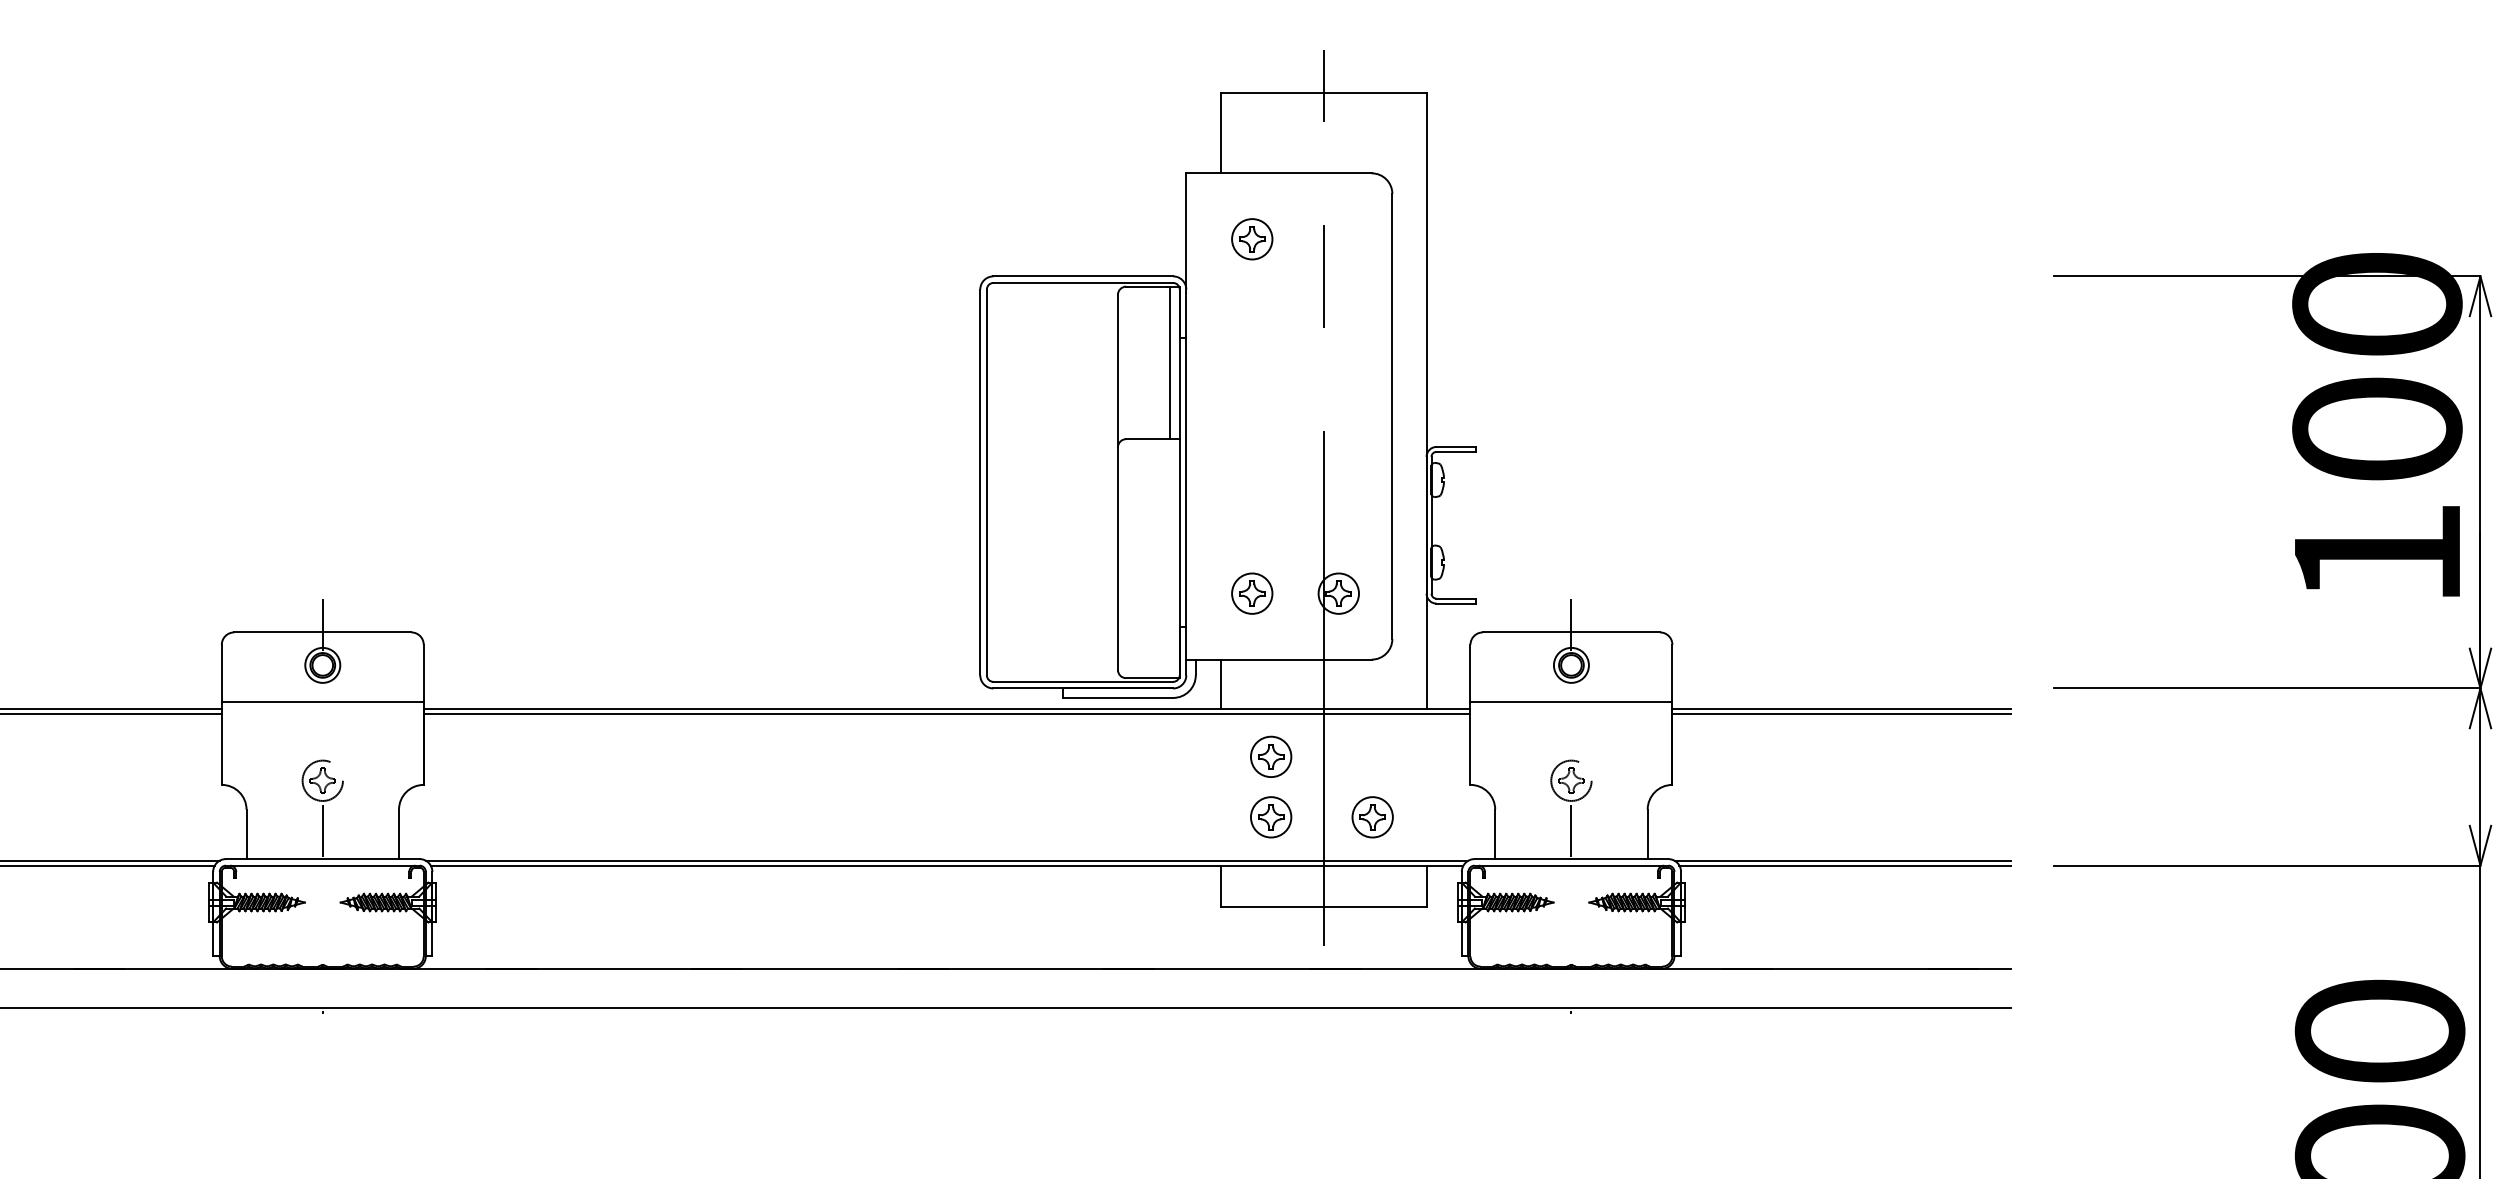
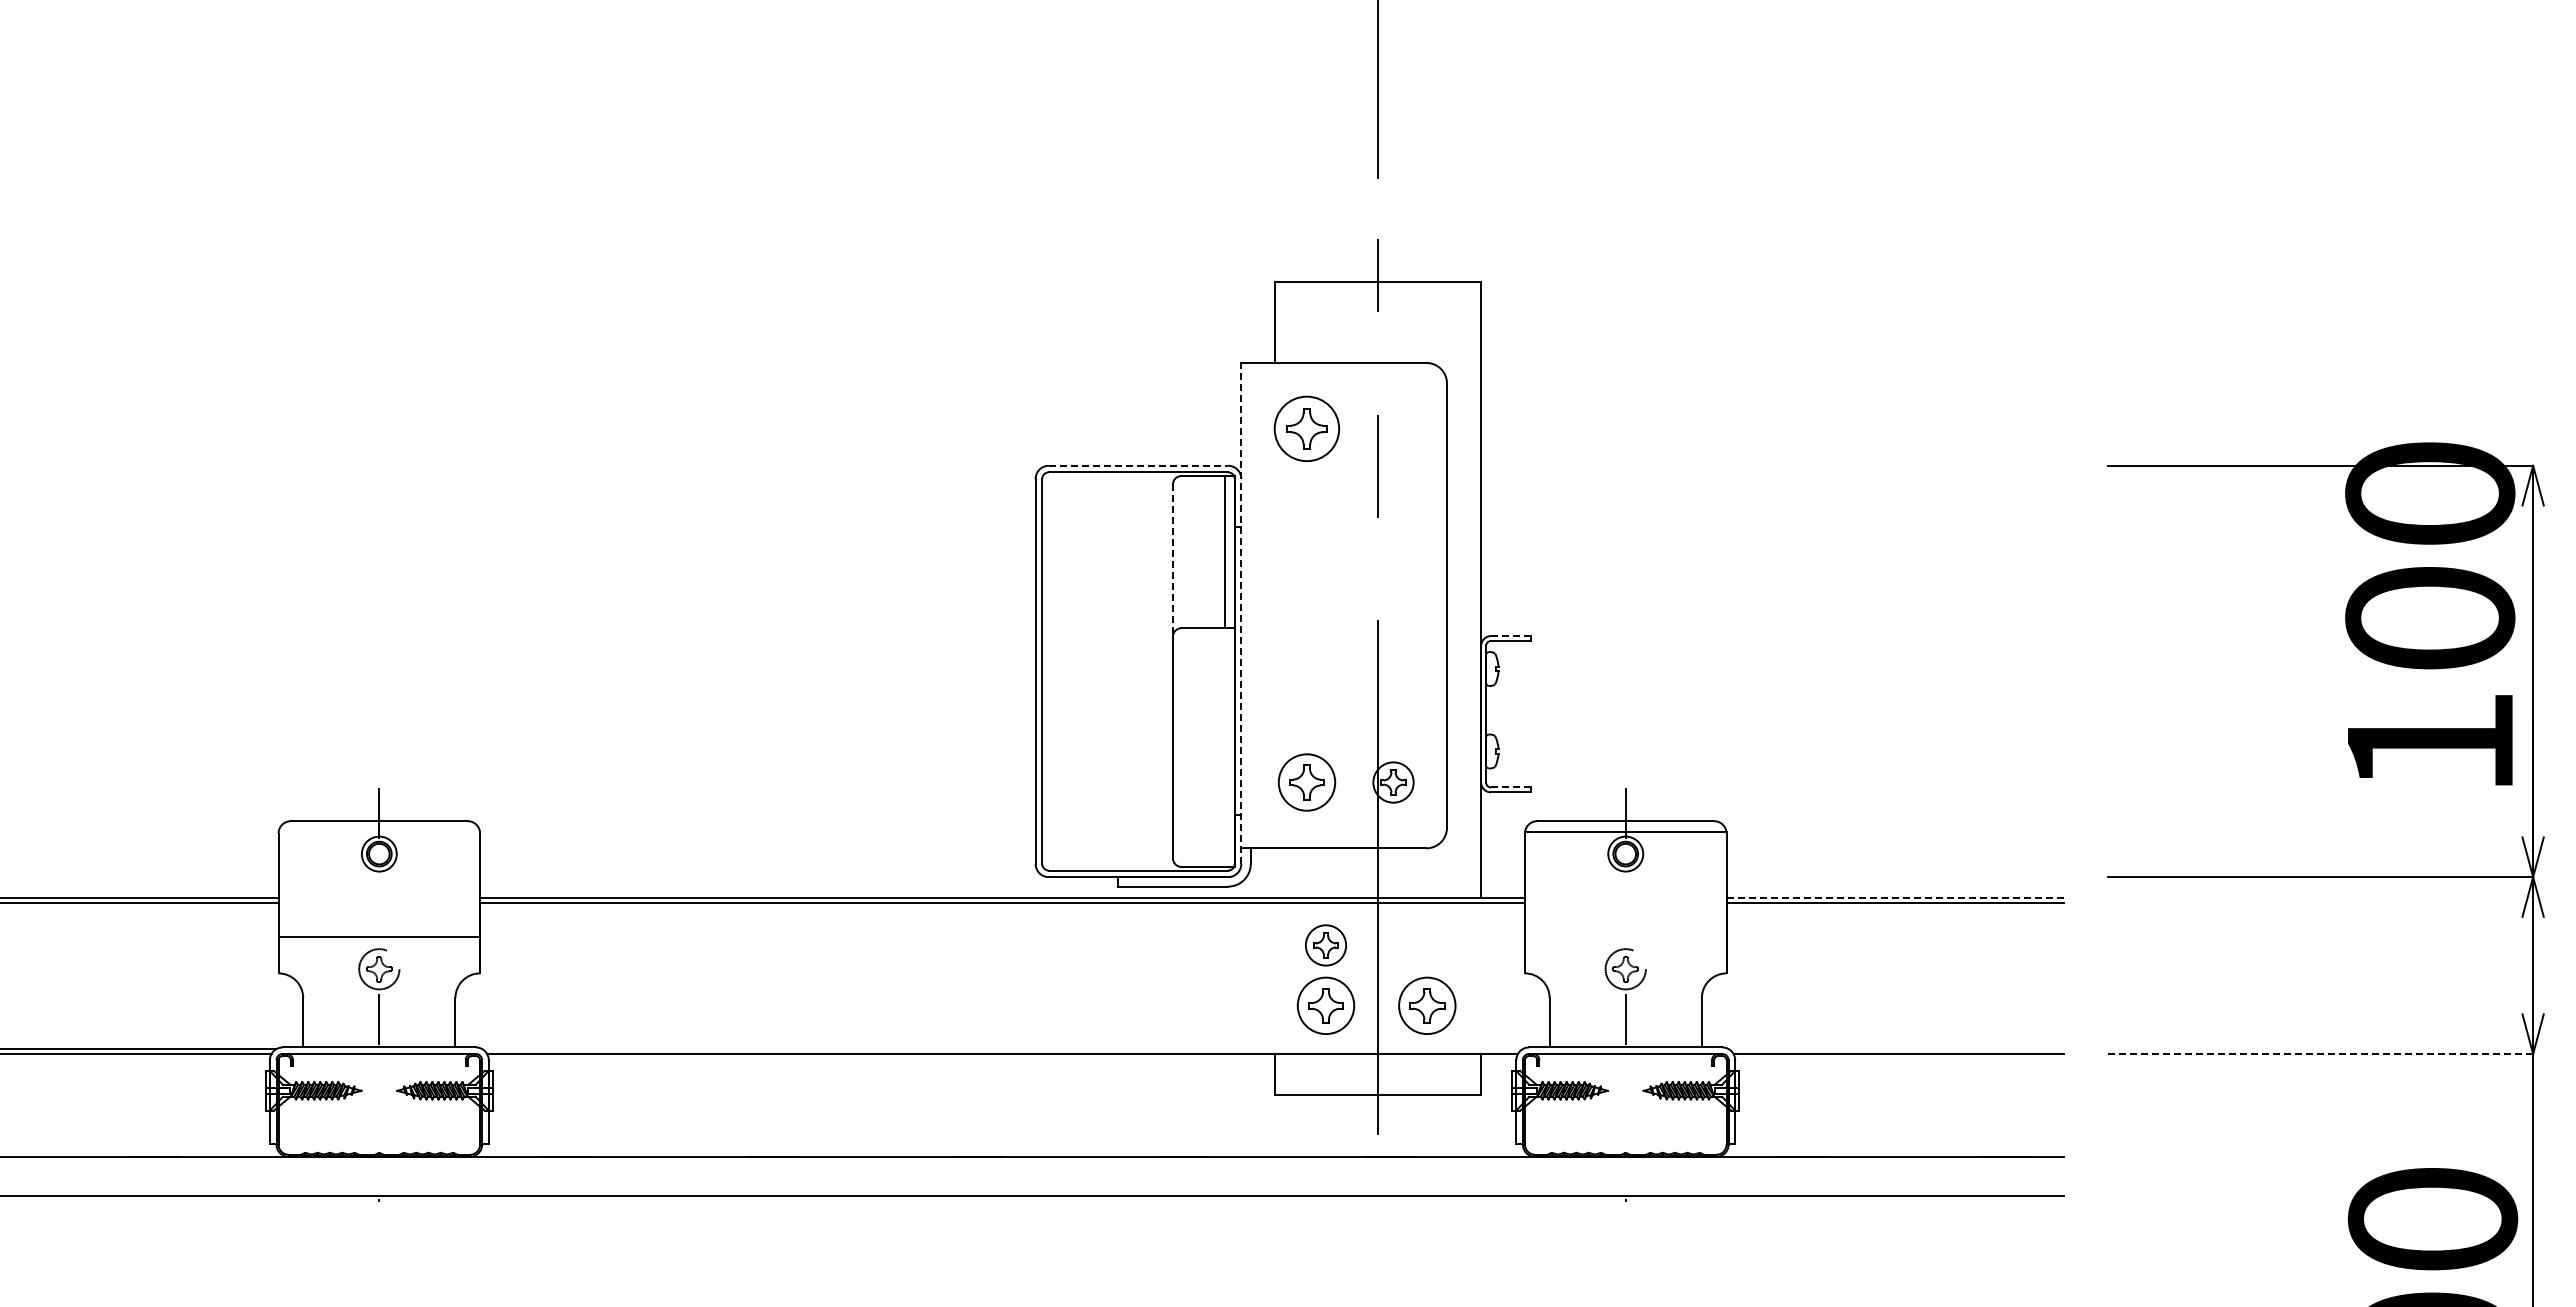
part: (1252, 239) -> (1307, 428), size x1.6
line: (1083, 276) -> (1138, 465), solid -> dashed
line: (1118, 371) -> (1173, 560), solid -> dashed
line: (1186, 424) -> (1241, 613), solid -> dashed
line: (1455, 447) -> (1510, 636), solid -> dashed
part: (1252, 593) -> (1307, 782), size x1.4
line: (1455, 598) -> (1510, 787), solid -> dashed
line: (1220, 683) -> (1275, 872), removed
line: (322, 702) -> (379, 937), moved
line: (1571, 702) -> (1625, 832), moved
line: (1841, 708) -> (1895, 897), solid -> dashed
part: (1270, 817) -> (1325, 1005), size x1.4
part: (1372, 817) -> (1427, 1005), size x1.4
line: (947, 861) -> (1002, 1049), removed
line: (1842, 861) -> (1896, 1049), removed
line: (2267, 866) -> (2320, 1054), solid -> dashed

